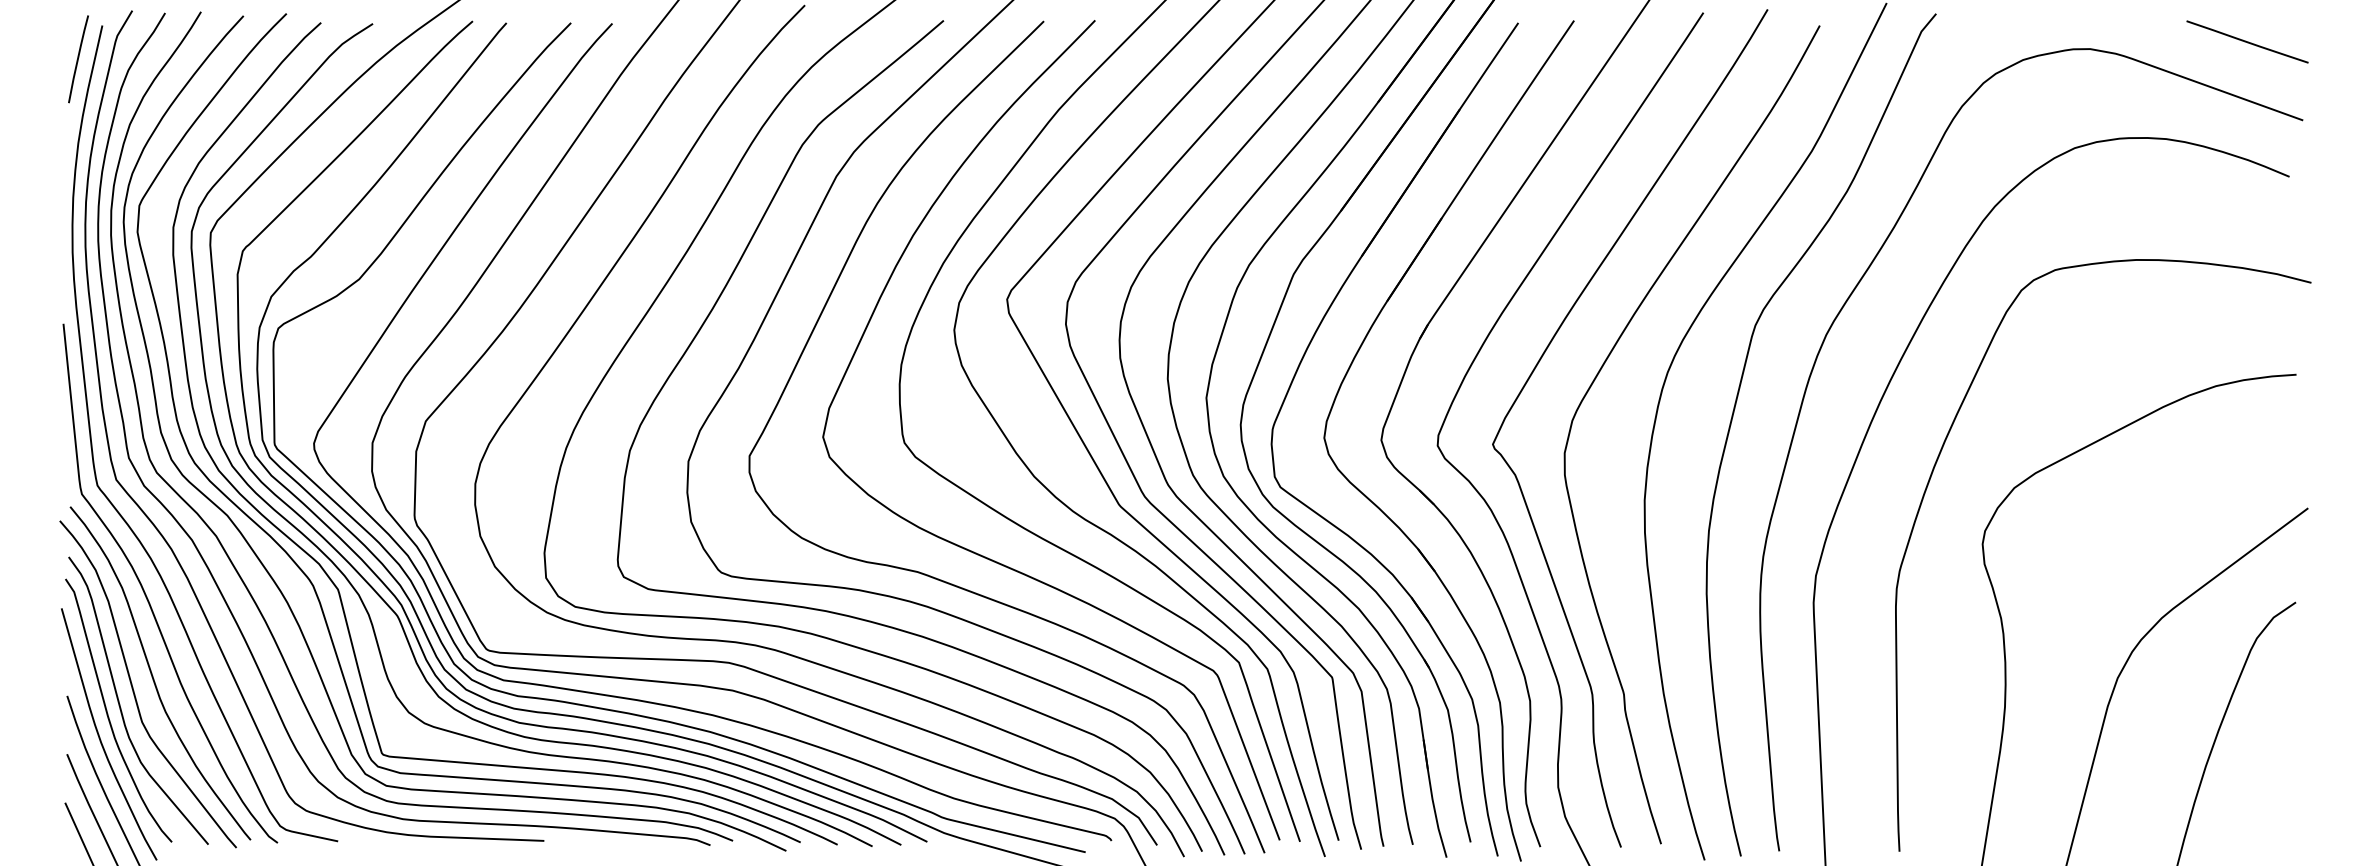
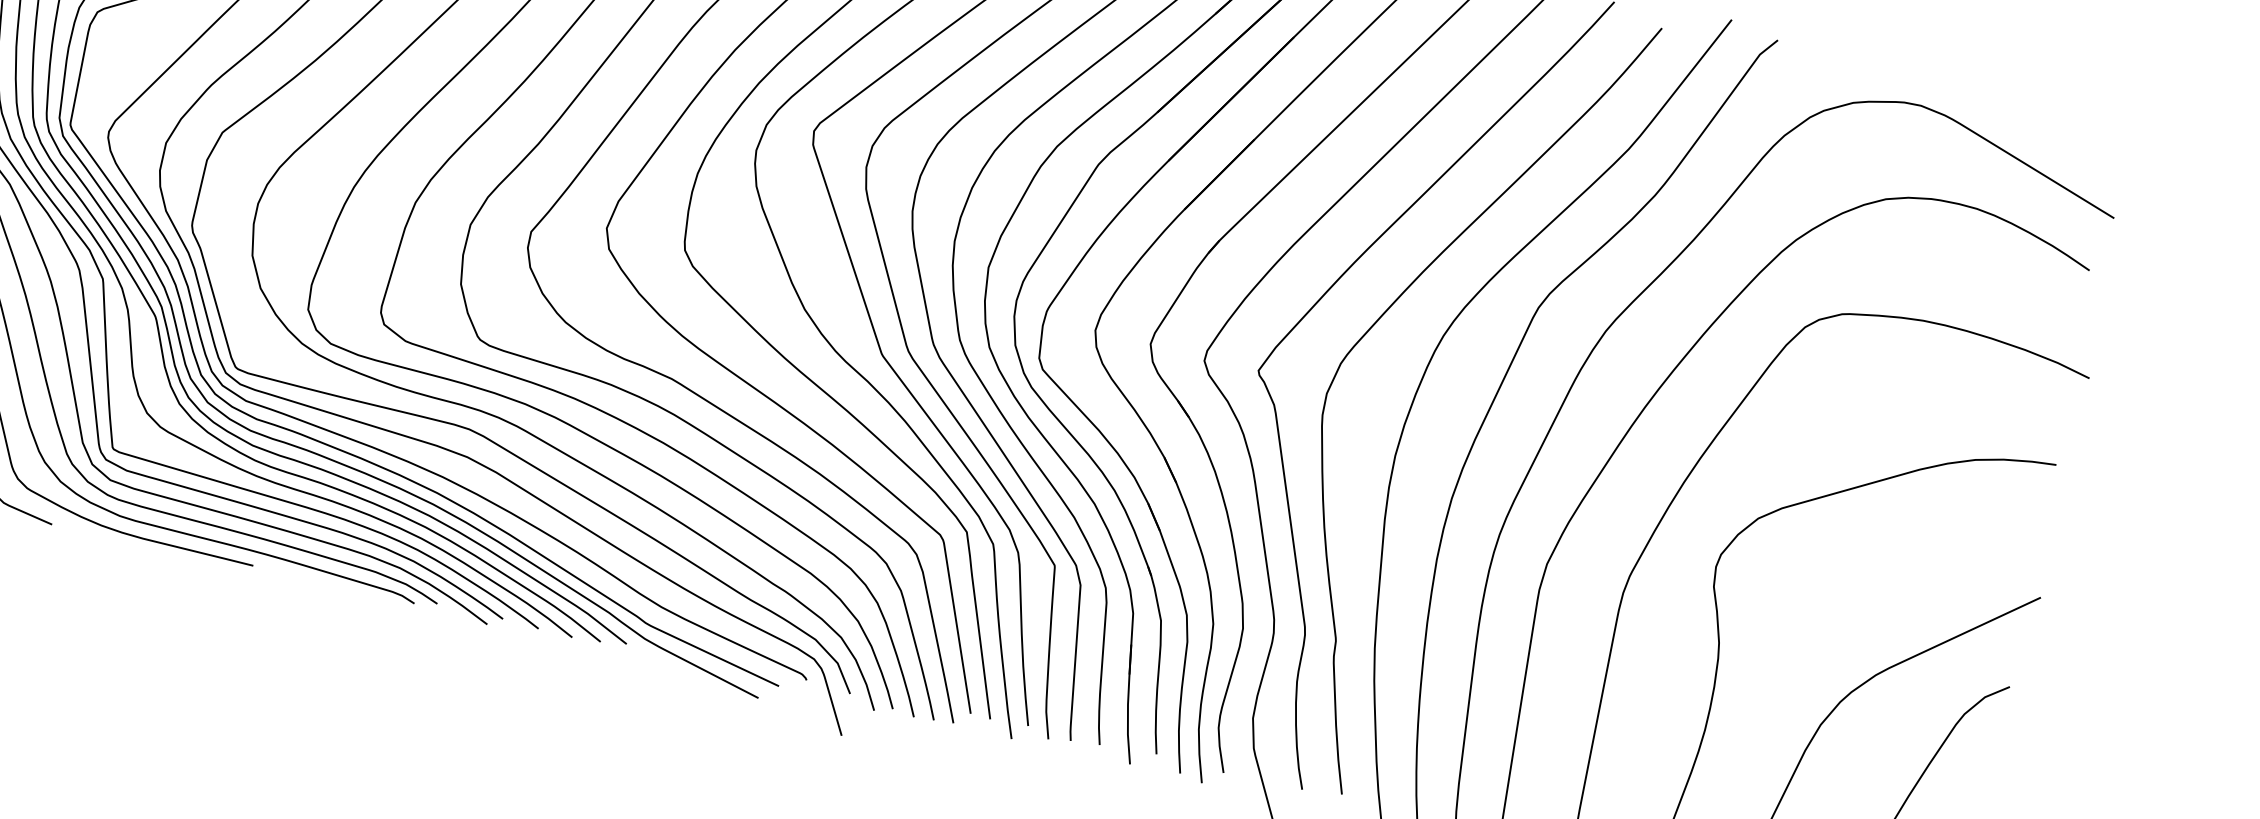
line: (2247, 41) -> (2075, 130), removed

